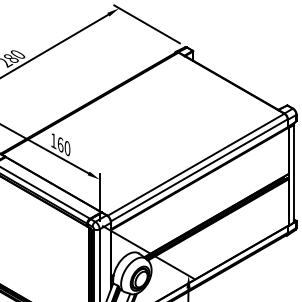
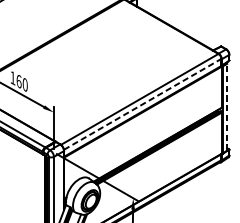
line: (199, 170) -> (142, 104), solid -> dashed
line: (294, 173) -> (227, 107), solid -> dashed

